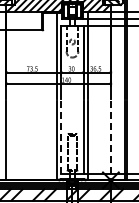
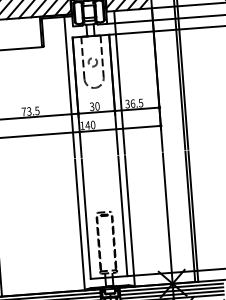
line: (61, 137) -> (86, 219), dashed -> solid
line: (110, 140) -> (167, 218), dashed -> solid

